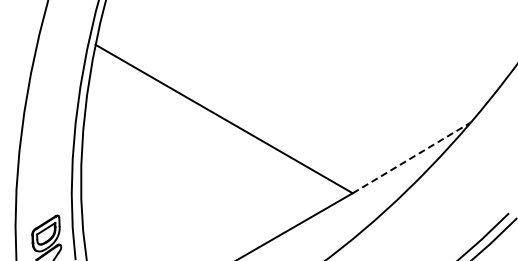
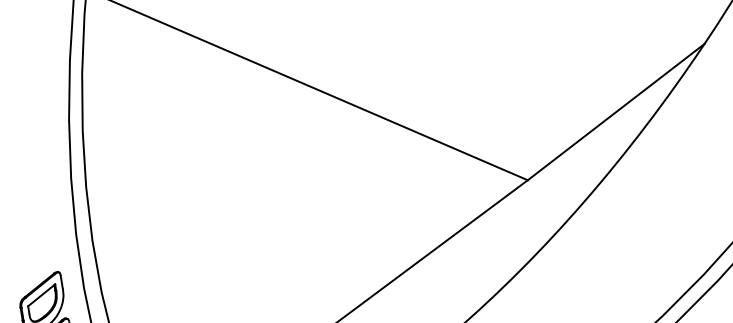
line: (411, 157) -> (615, 111), dashed -> solid

